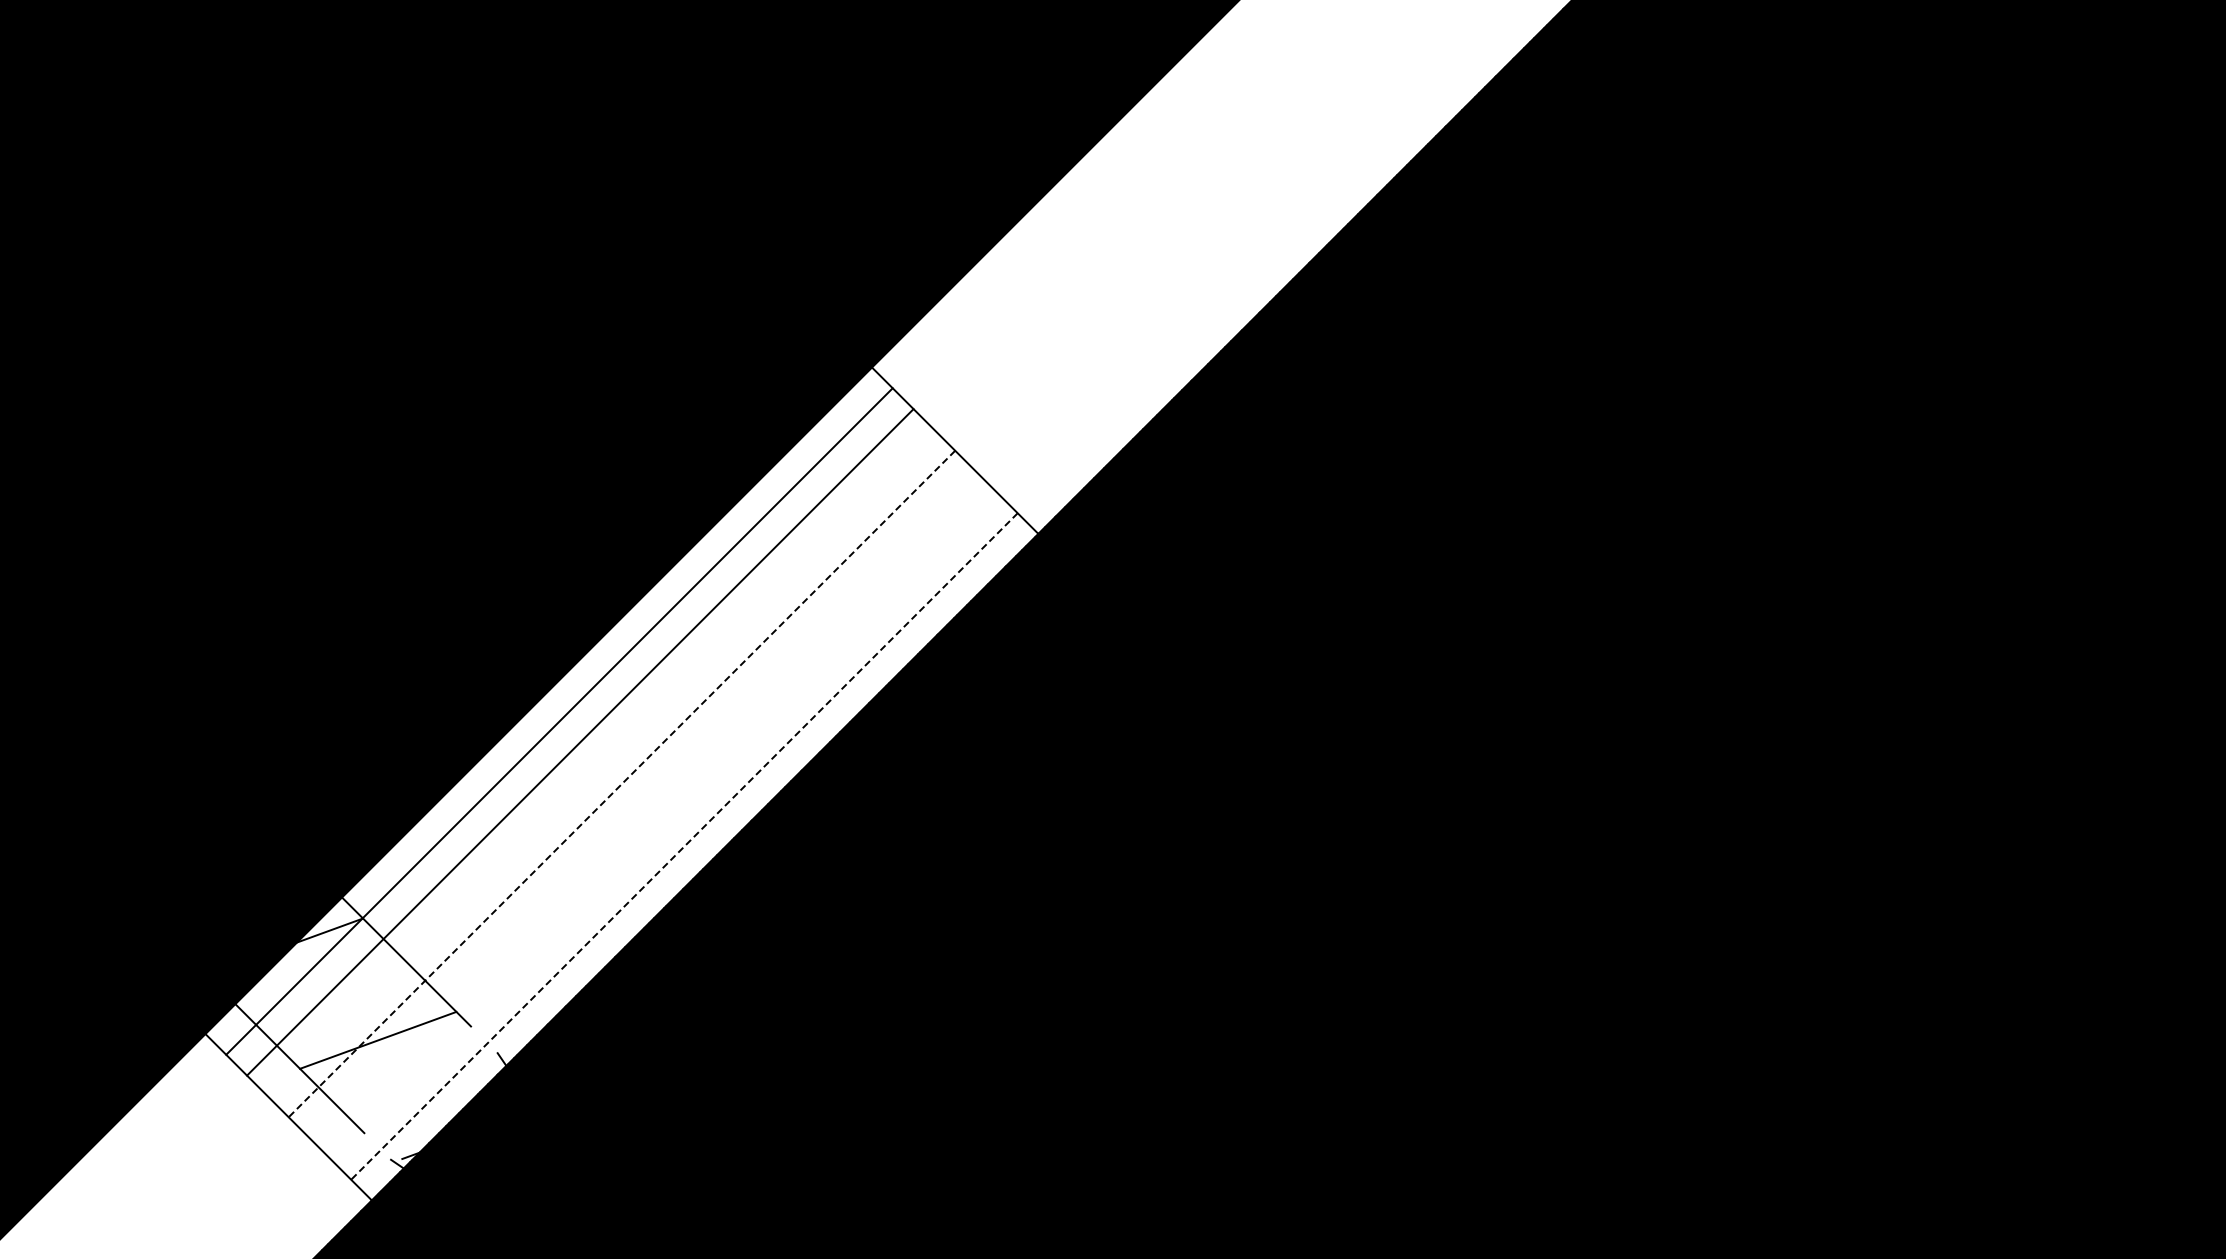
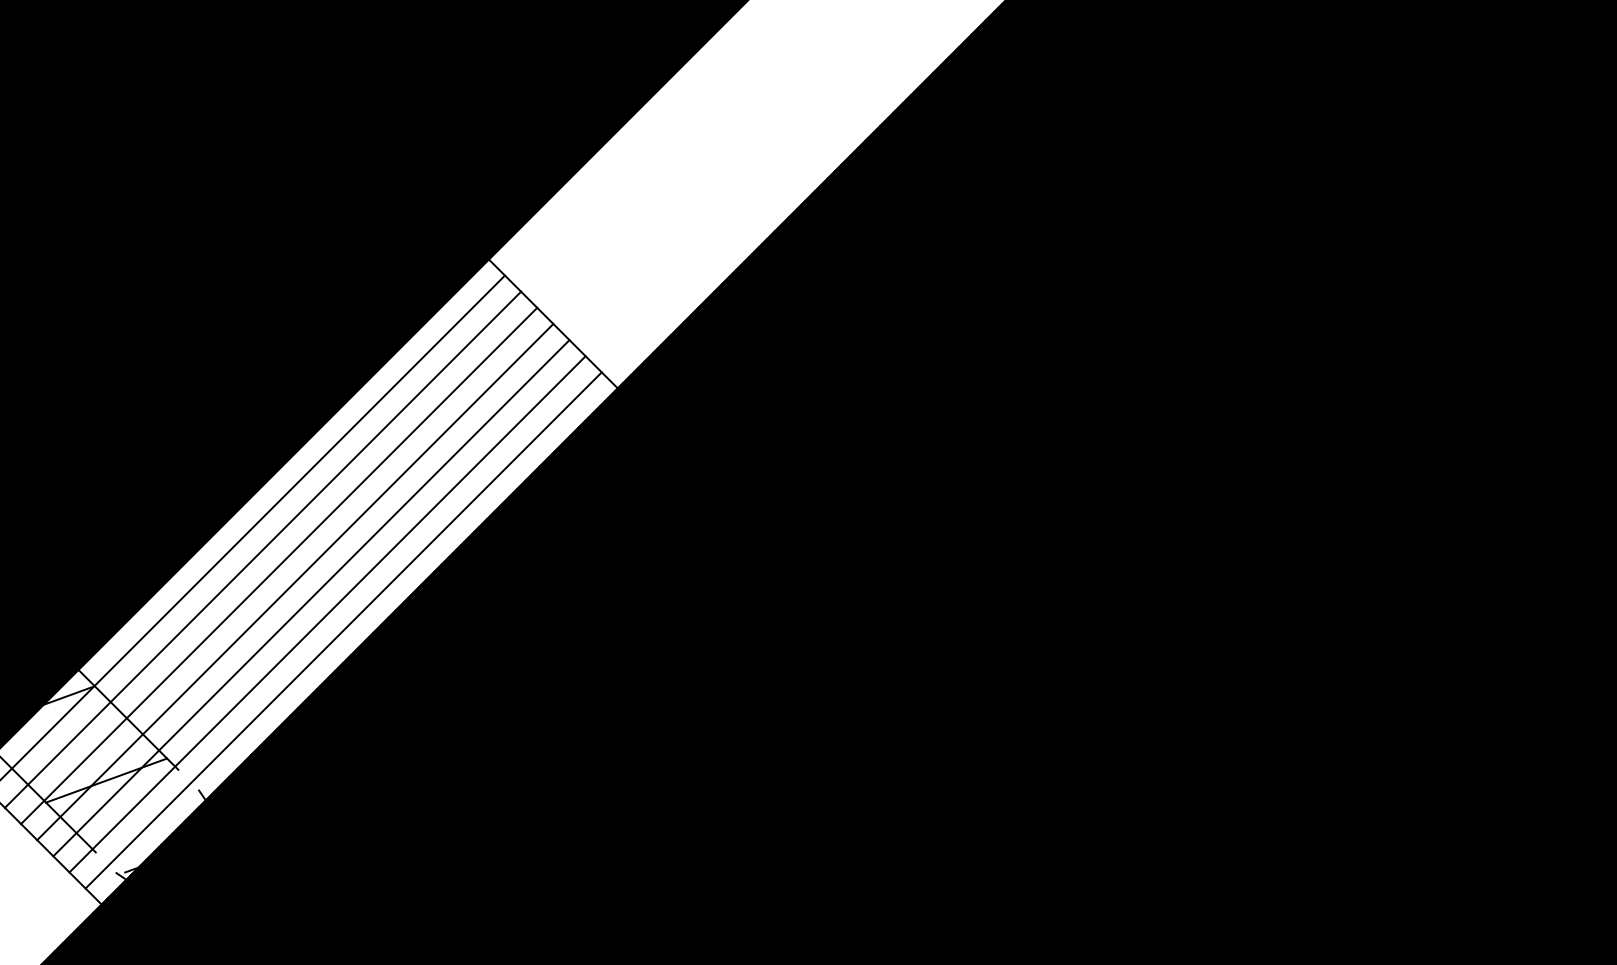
line: (600, 762) -> (278, 565), added
line: (621, 784) -> (294, 582), dashed -> solid
line: (642, 804) -> (311, 597), added
line: (663, 825) -> (327, 614), added
line: (684, 846) -> (343, 630), dashed -> solid

